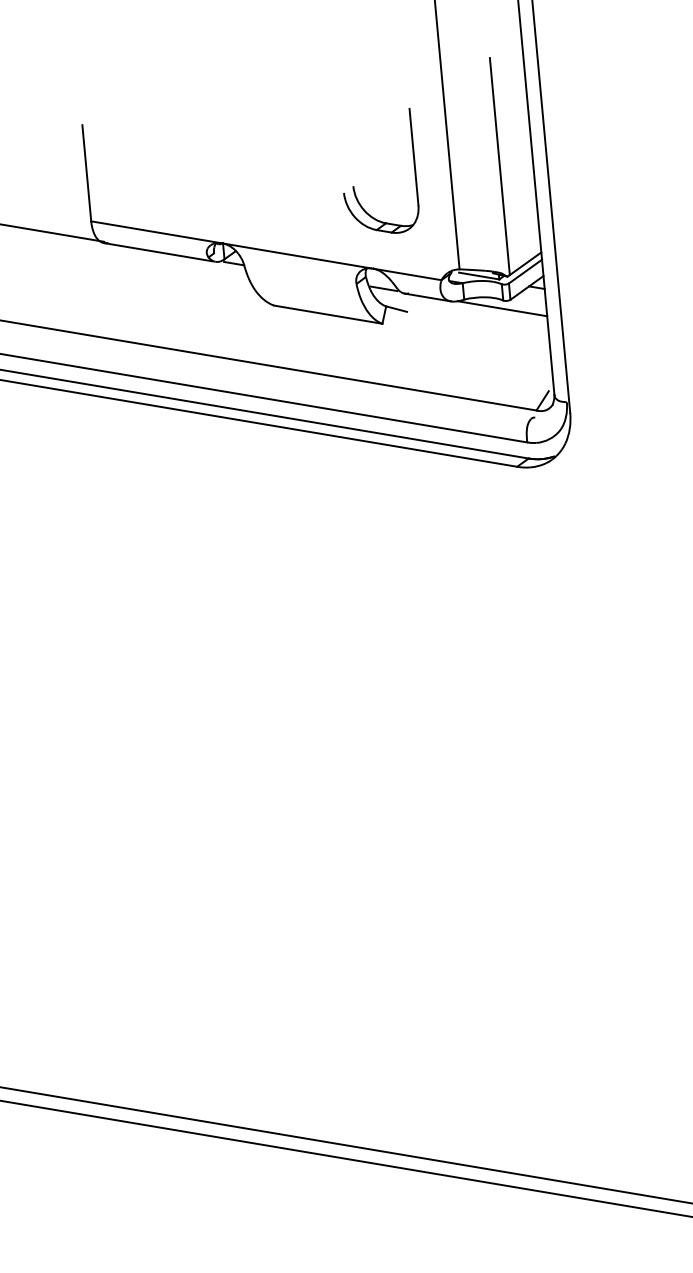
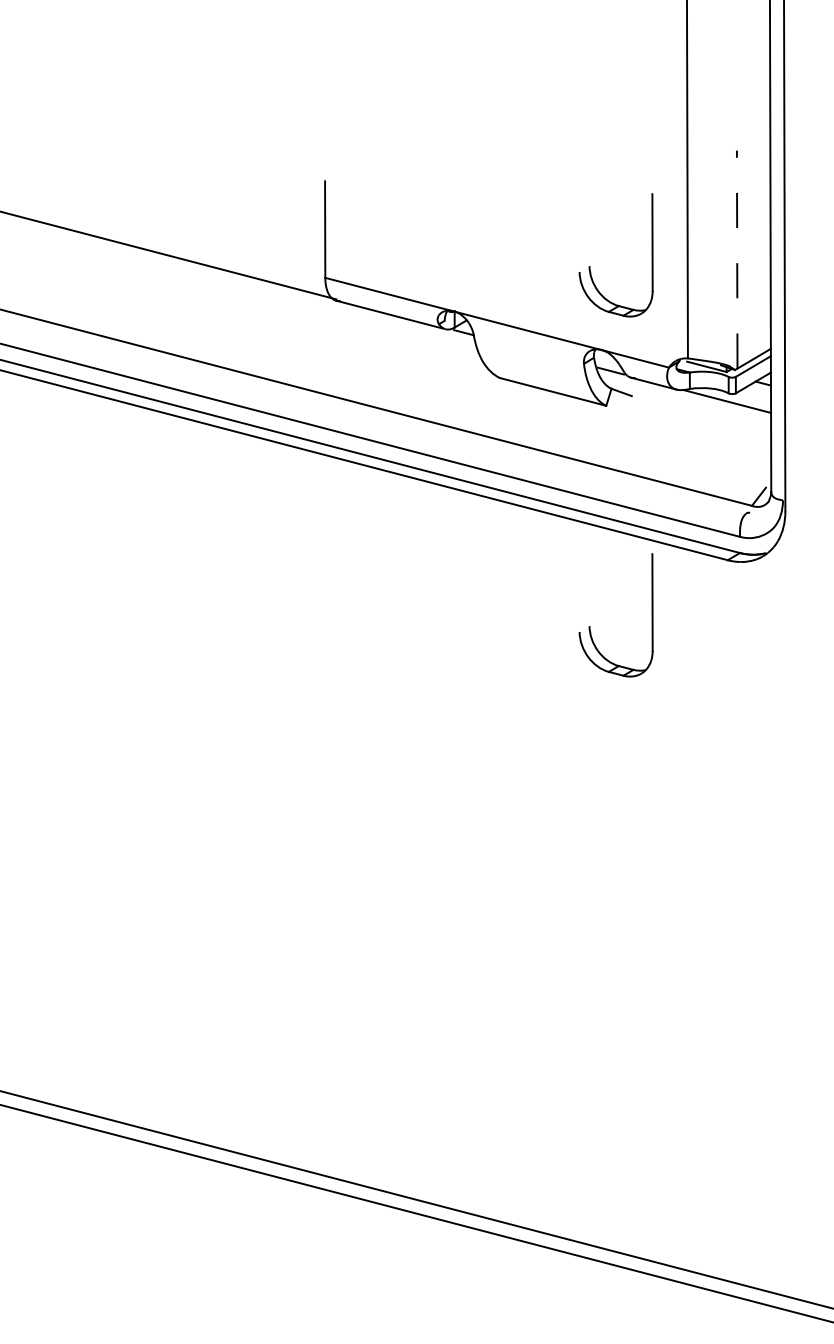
line: (500, 166) -> (737, 259), solid -> dashed
part: (386, 545) -> (590, 626), added

